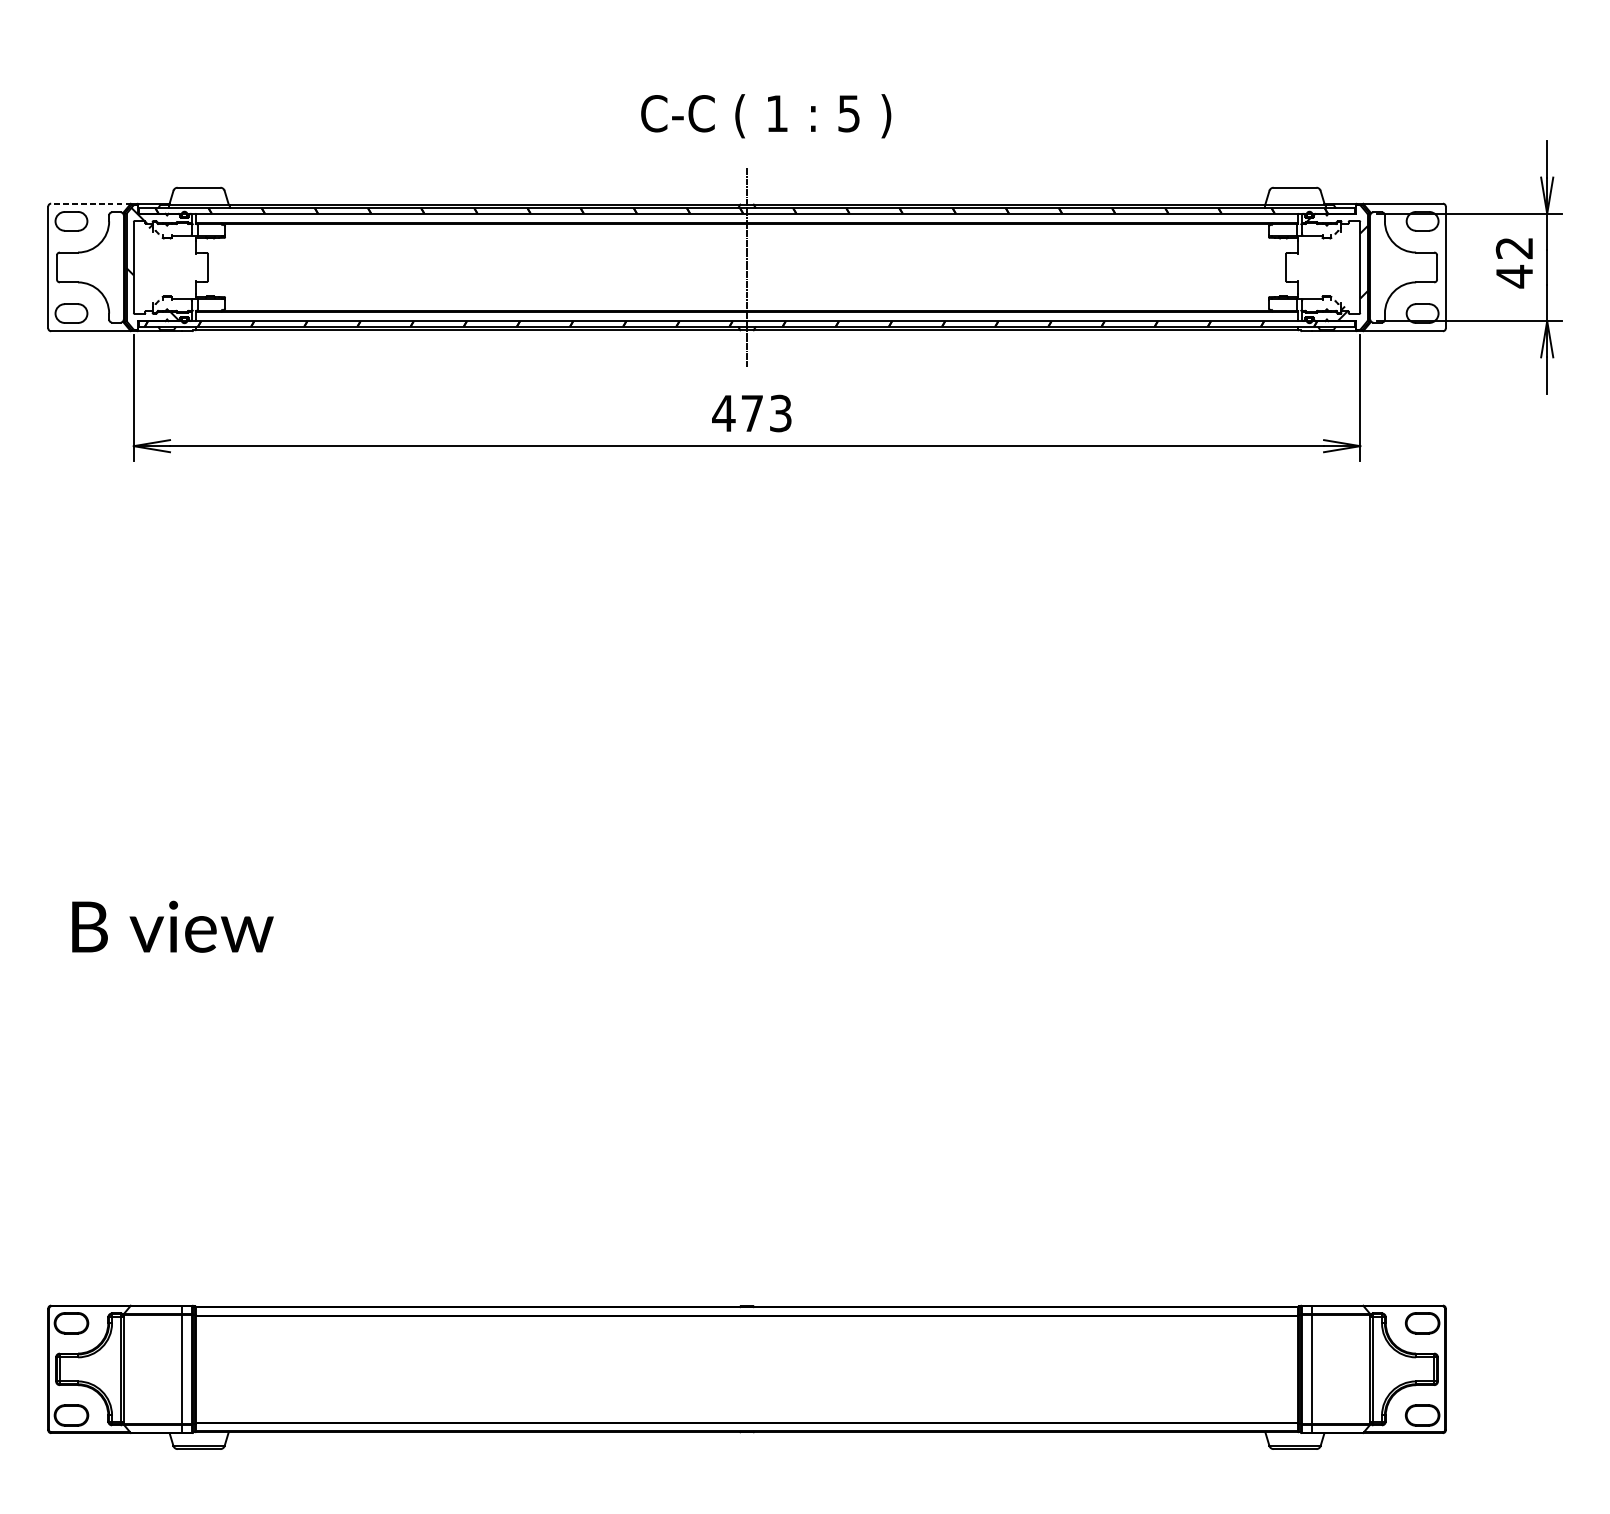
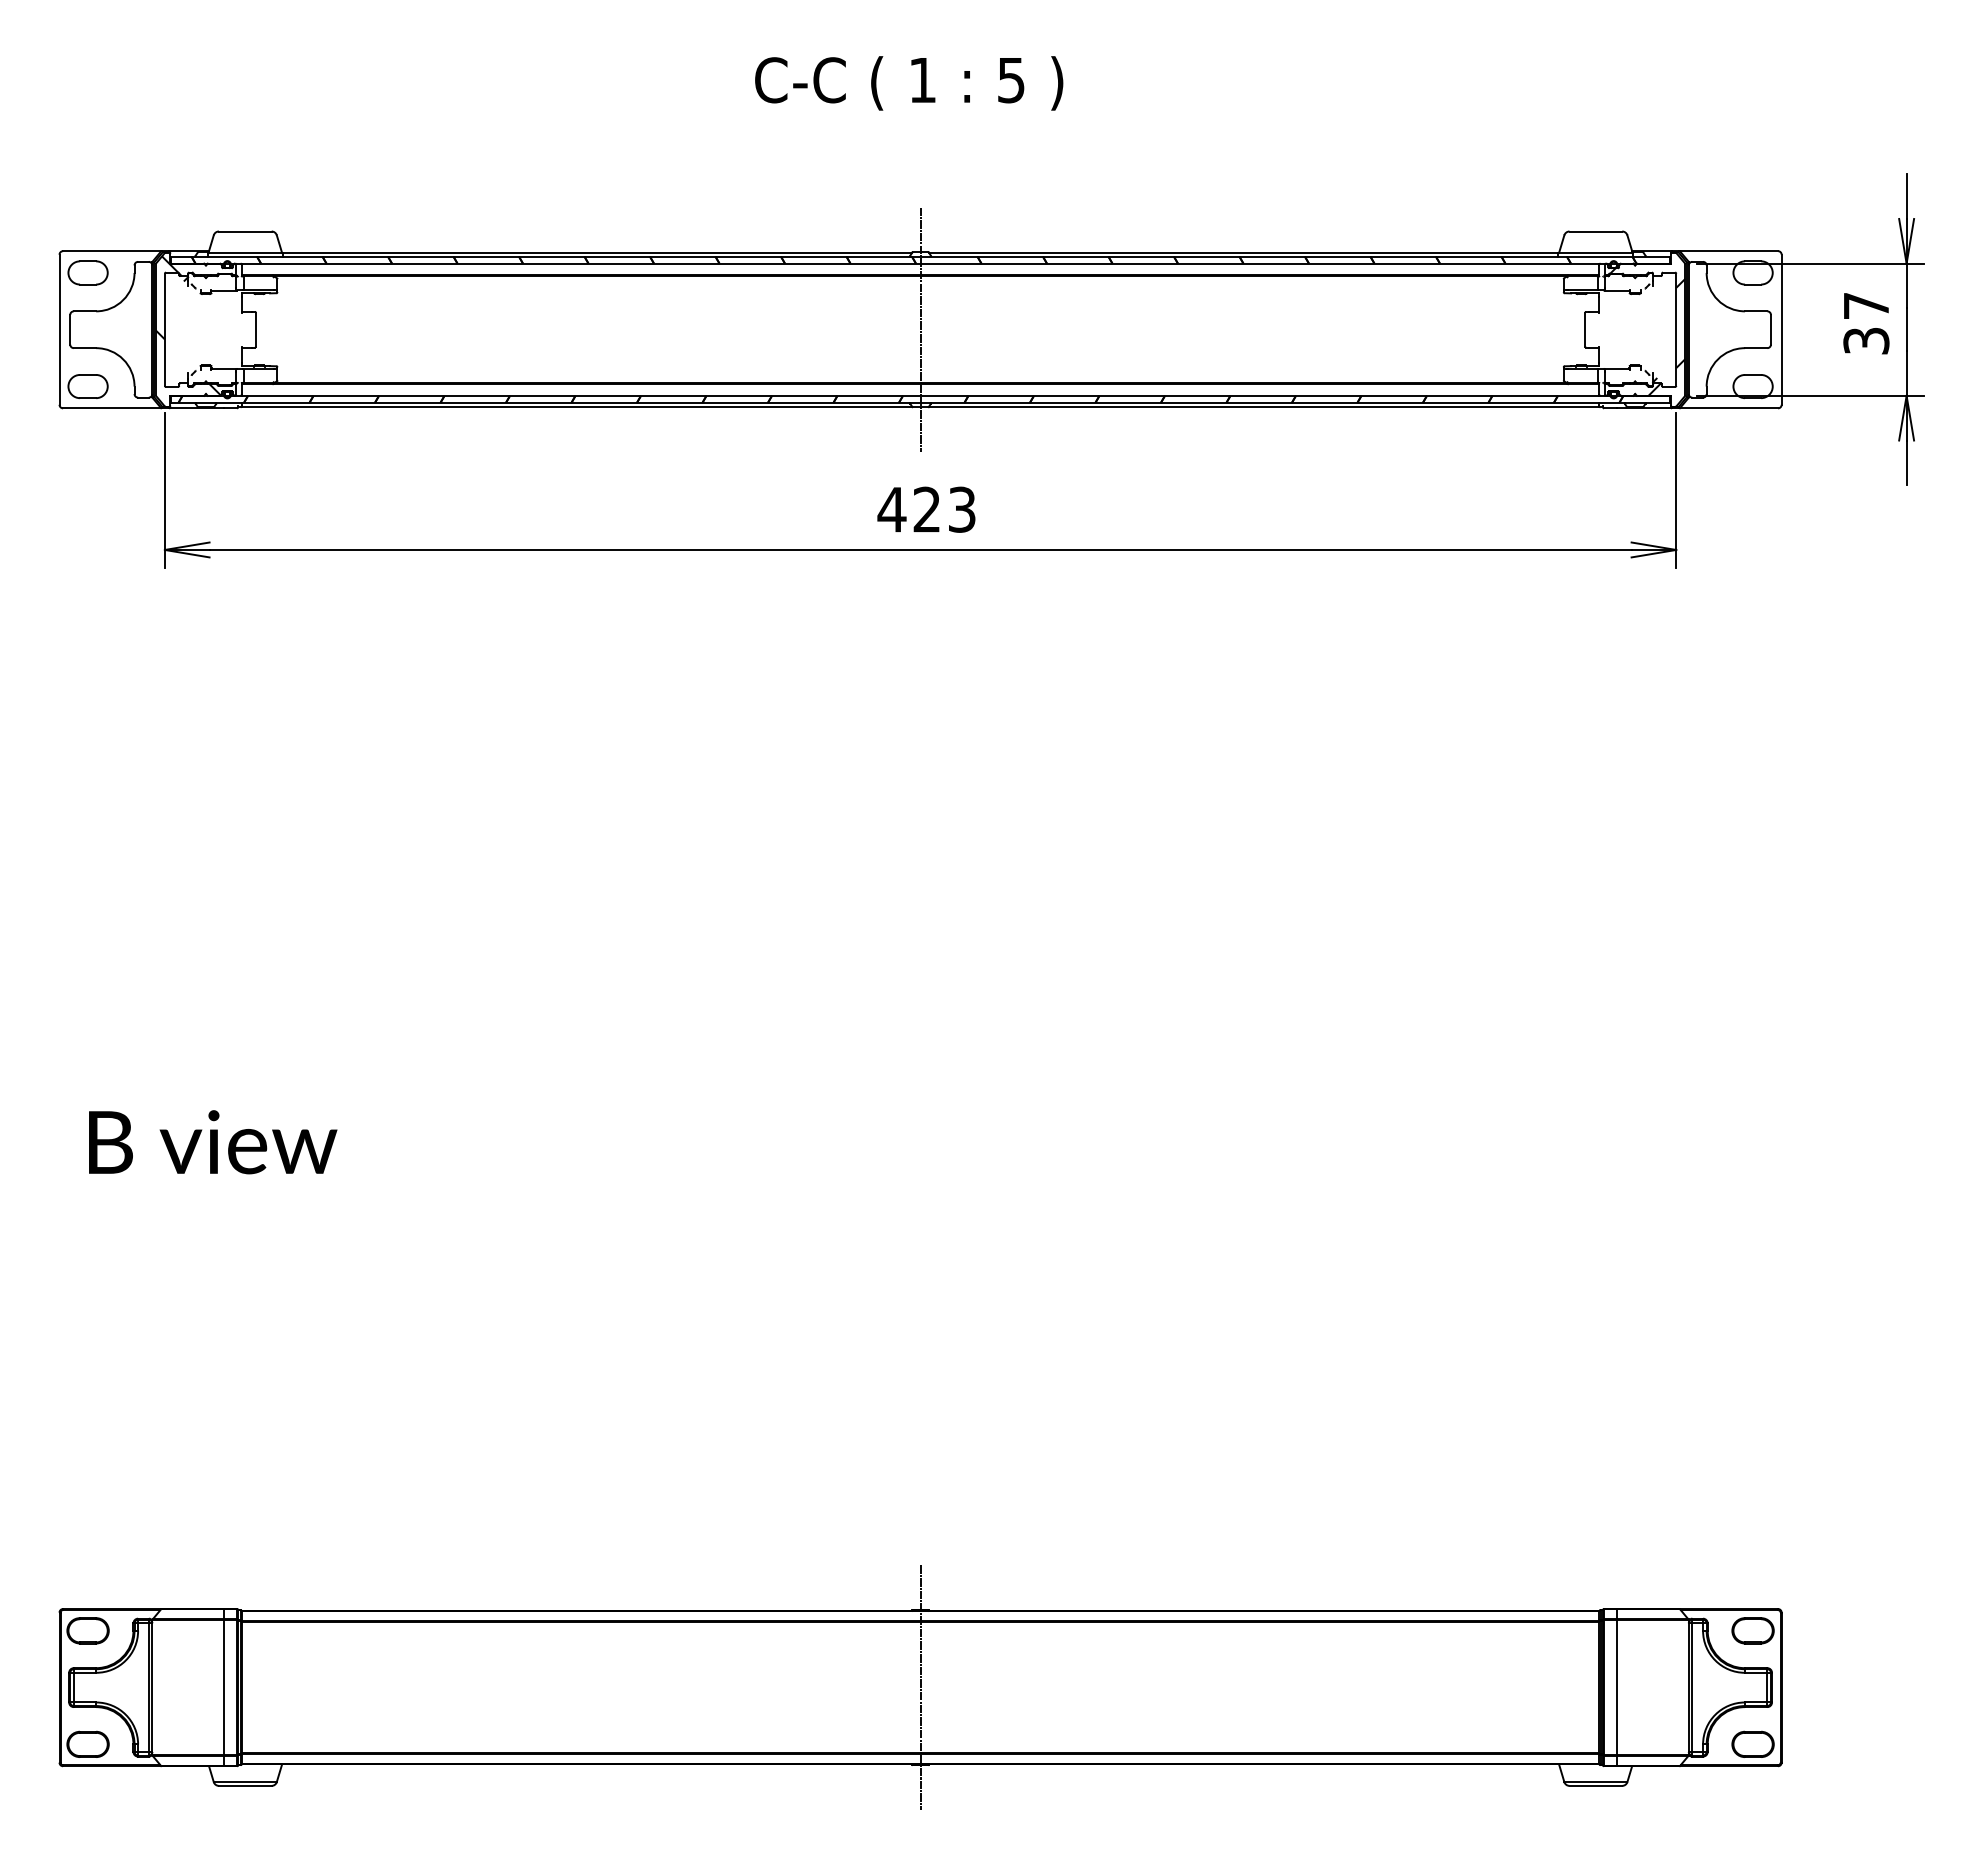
text: (766, 116) -> (909, 83), moved
line: (90, 203) -> (111, 251), dashed -> solid
text: (1514, 263) -> (1866, 324), 42 -> 37
text: (751, 413) -> (926, 509), 473 -> 423
line: (746, 1369) -> (920, 1687), added

